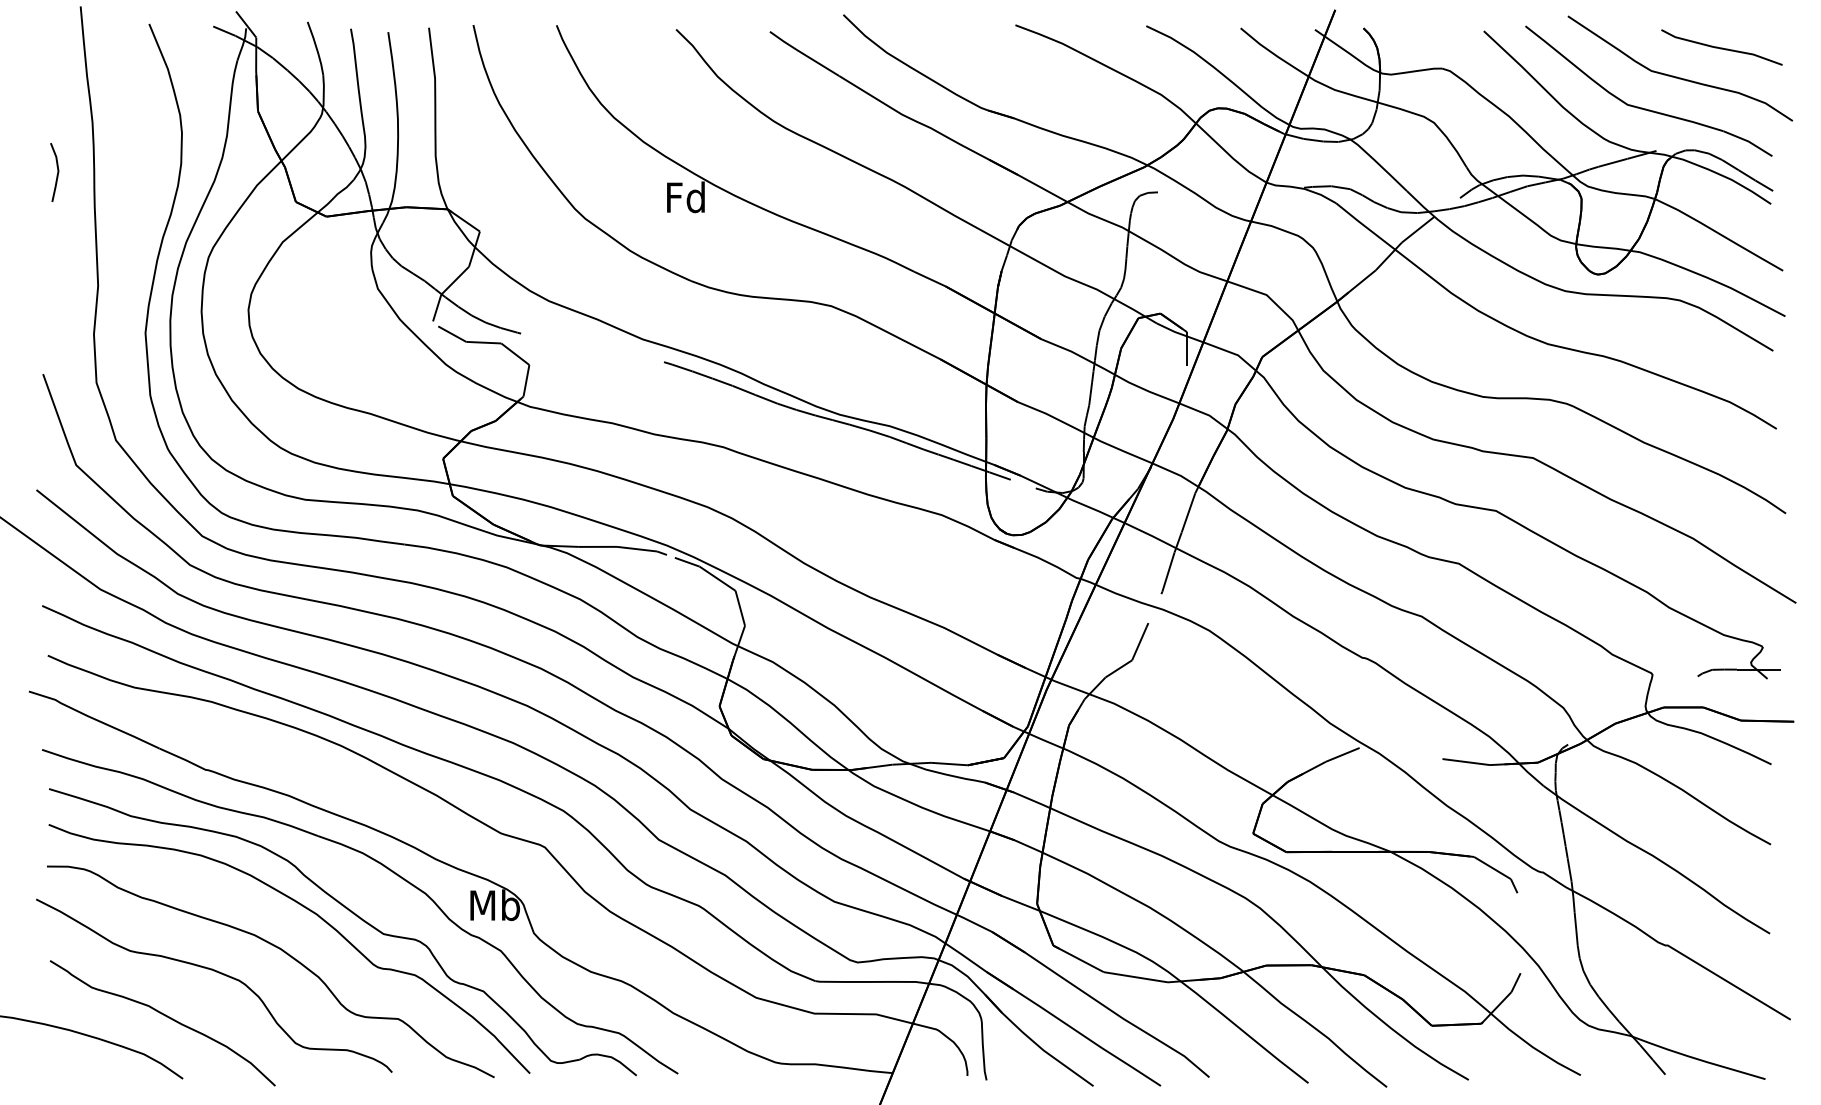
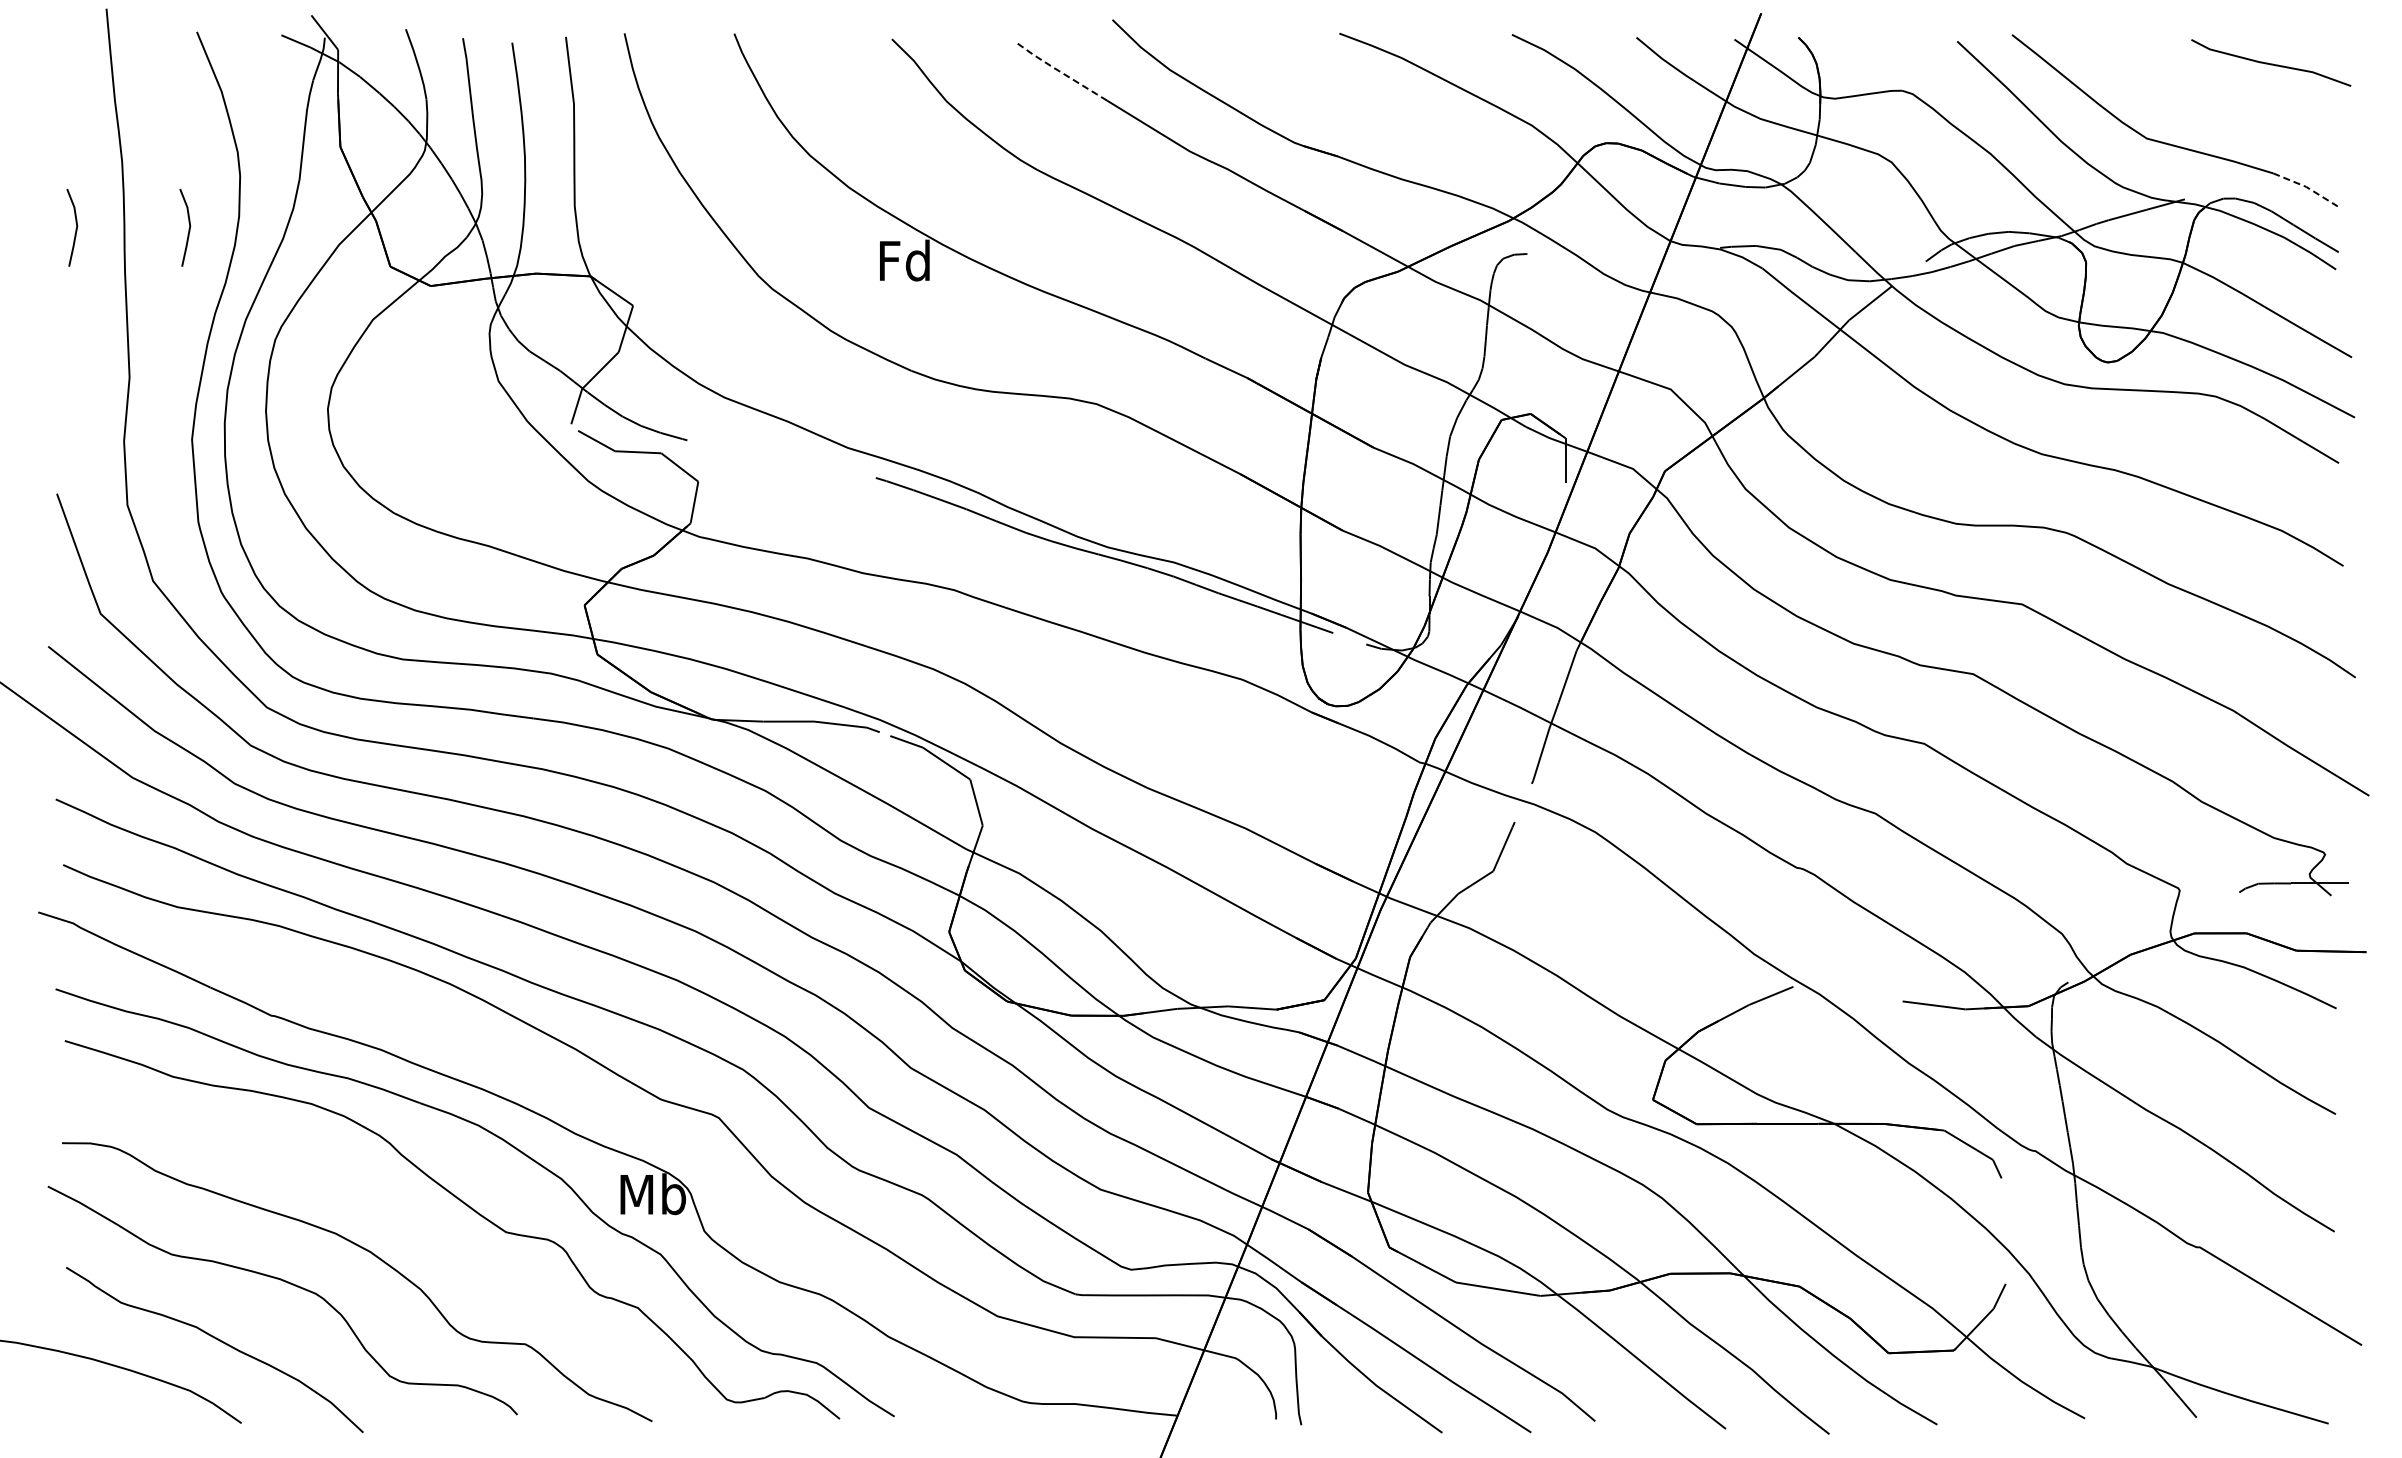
line: (803, 53) -> (1059, 71), solid -> dashed
curve: (1677, 76) -> (2212, 101), removed
line: (1748, 141) -> (2306, 186), solid -> dashed
line: (142, 173) -> (188, 228), added
curve: (310, 911) -> (409, 1202), removed

